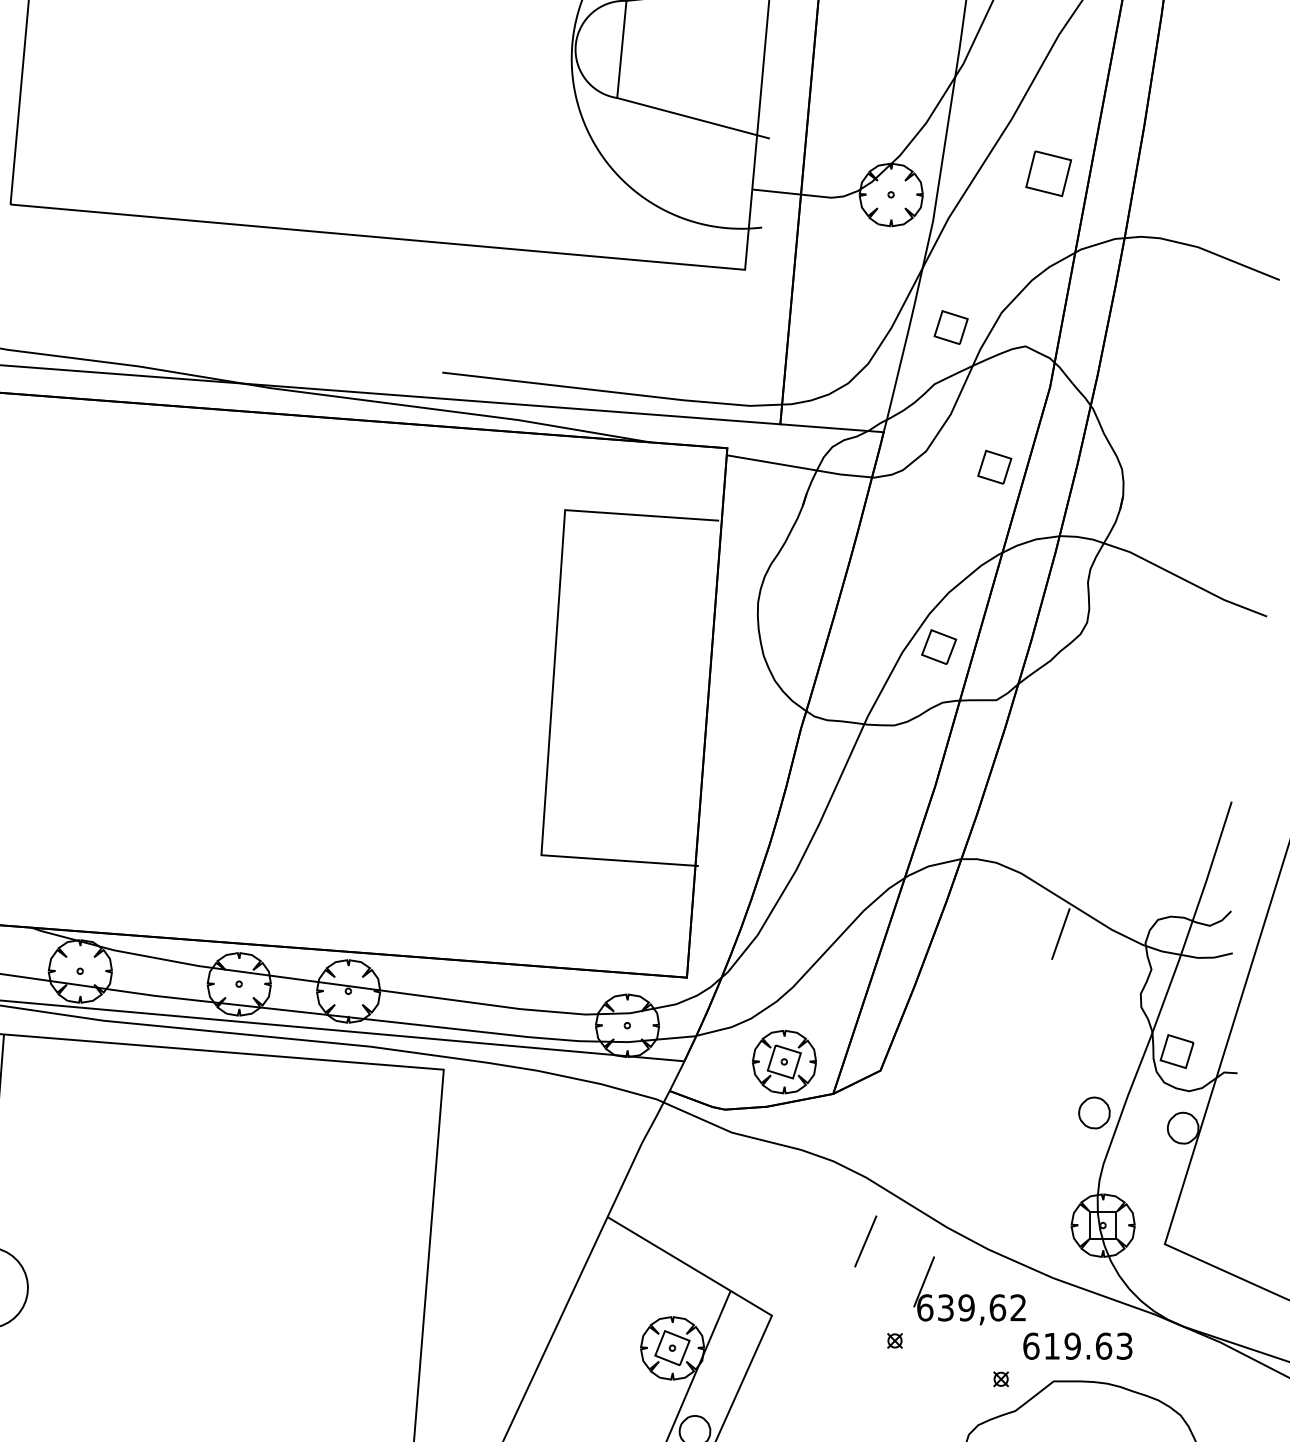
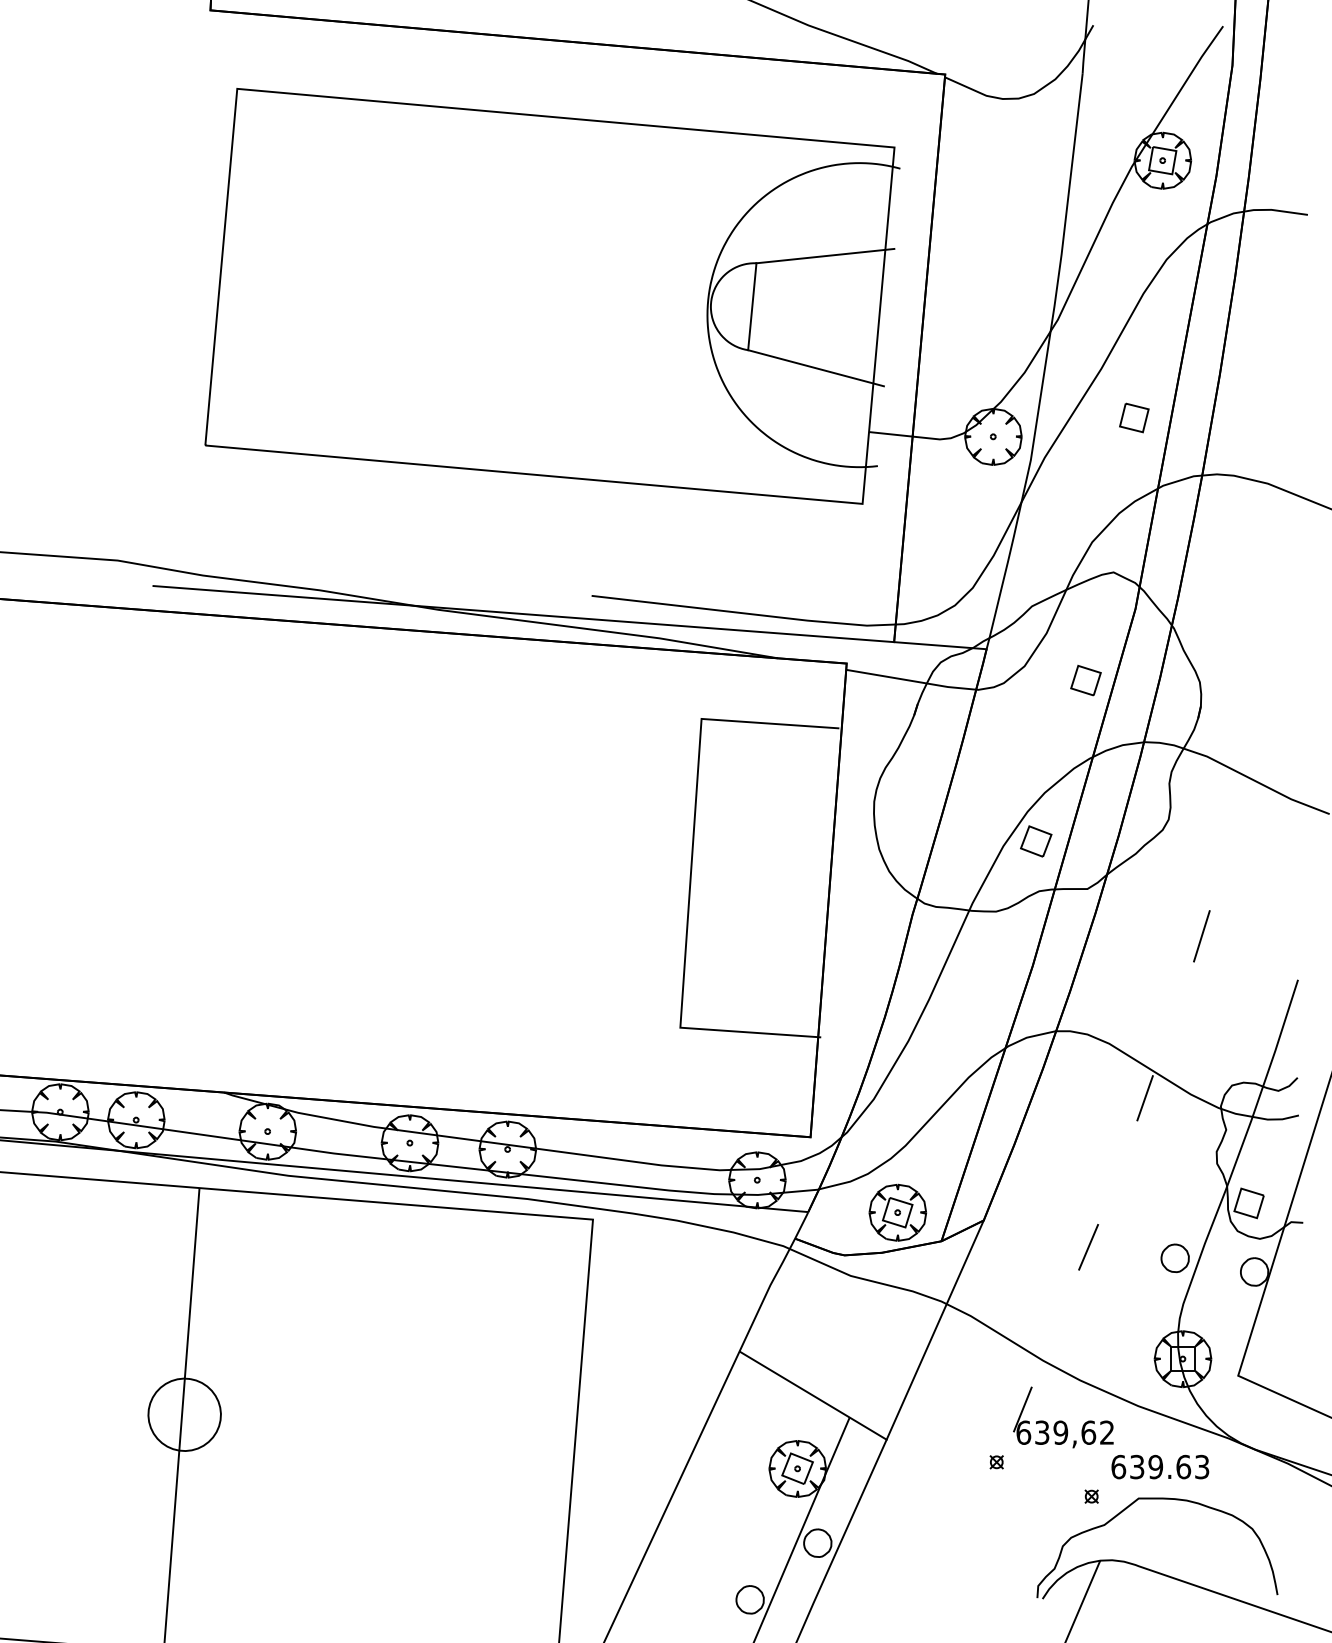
part: (1048, 173) -> (1134, 417), size x0.71
part: (950, 327) -> (1046, 555), removed
line: (1123, 753) -> (1201, 936), added
line: (825, 1192) -> (934, 1329), added
line: (865, 1241) -> (1088, 1247), moved
text: (1052, 1345) -> (1137, 1466), 619.63 -> 639.63

